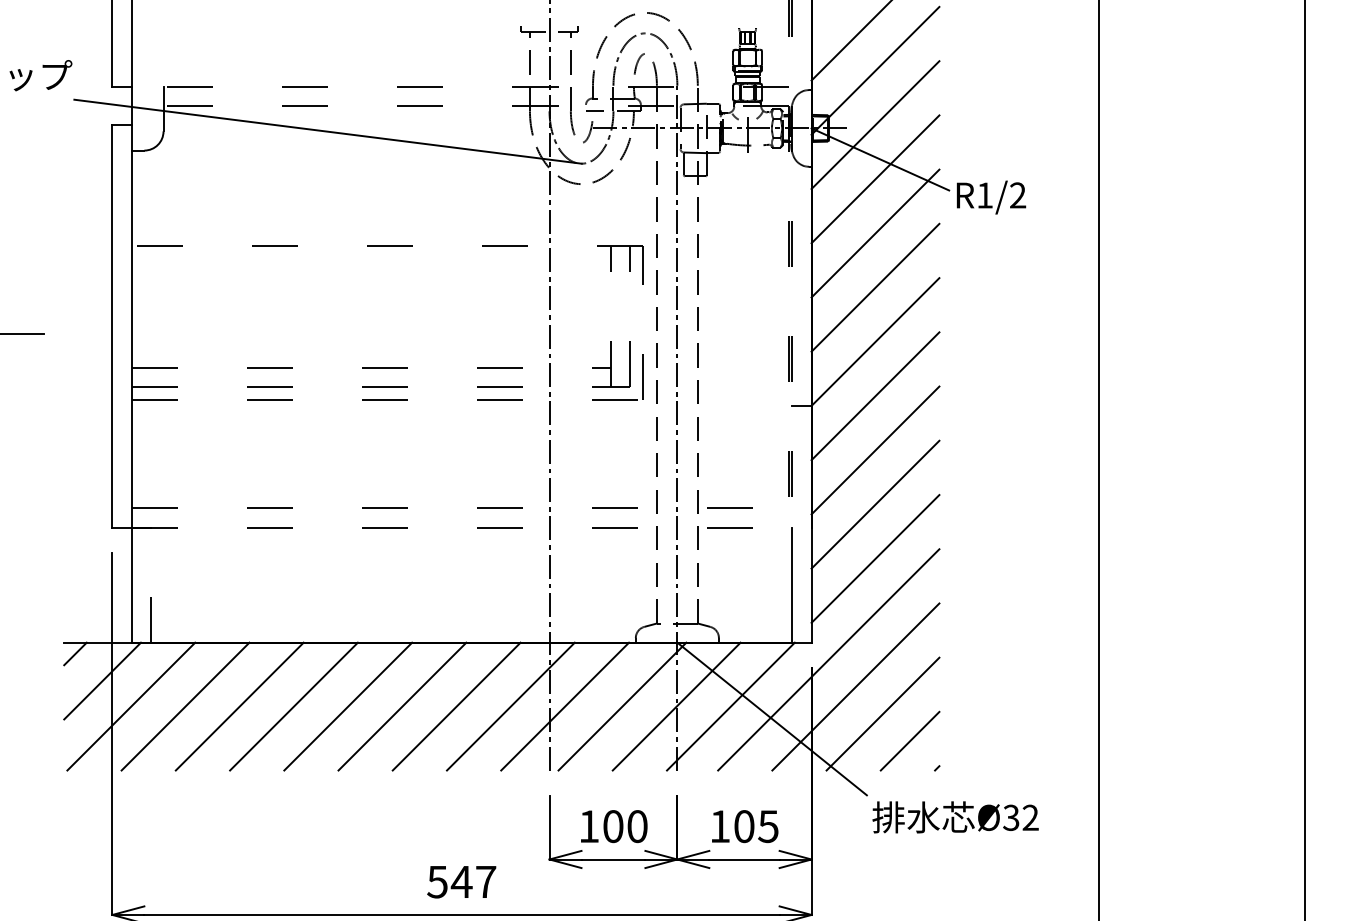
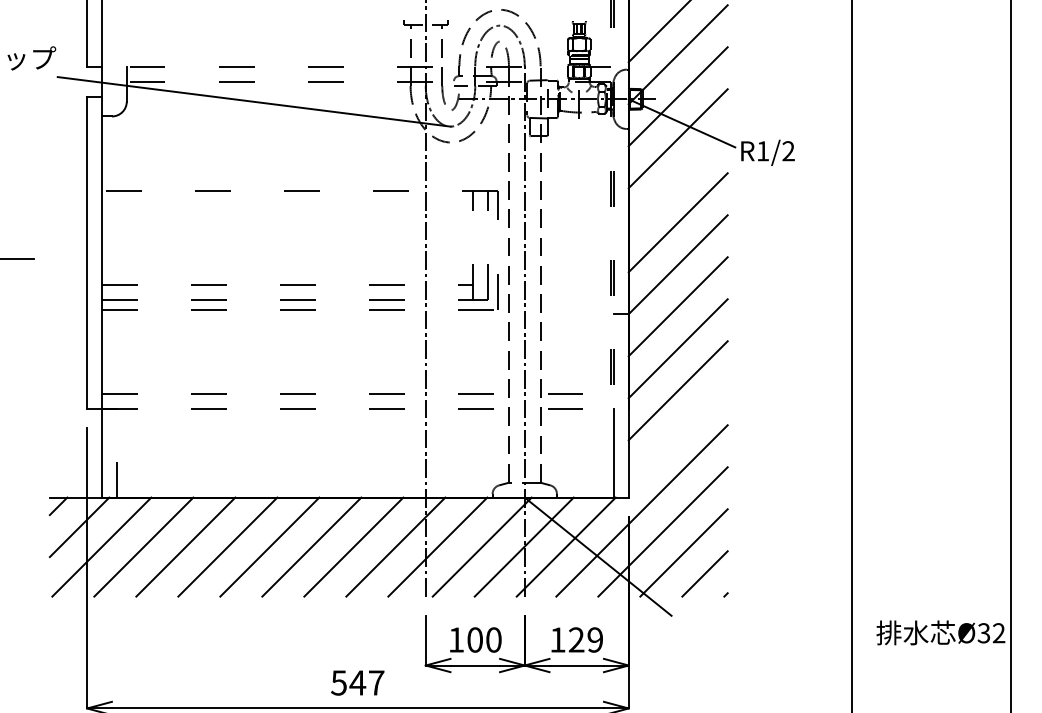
line: (875, 233) -> (678, 180), removed
line: (875, 558) -> (678, 432), removed
text: (955, 817) -> (940, 632), moved
text: (756, 826) -> (586, 639), 105 -> 129

